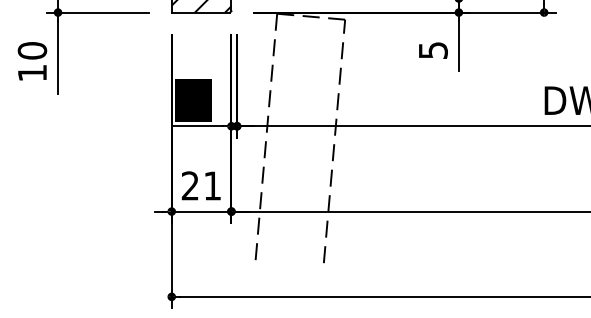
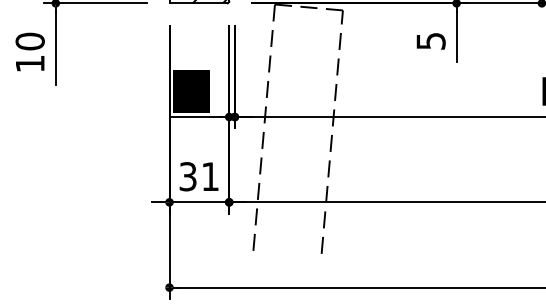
text: (189, 185) -> (187, 176), 21 -> 31

